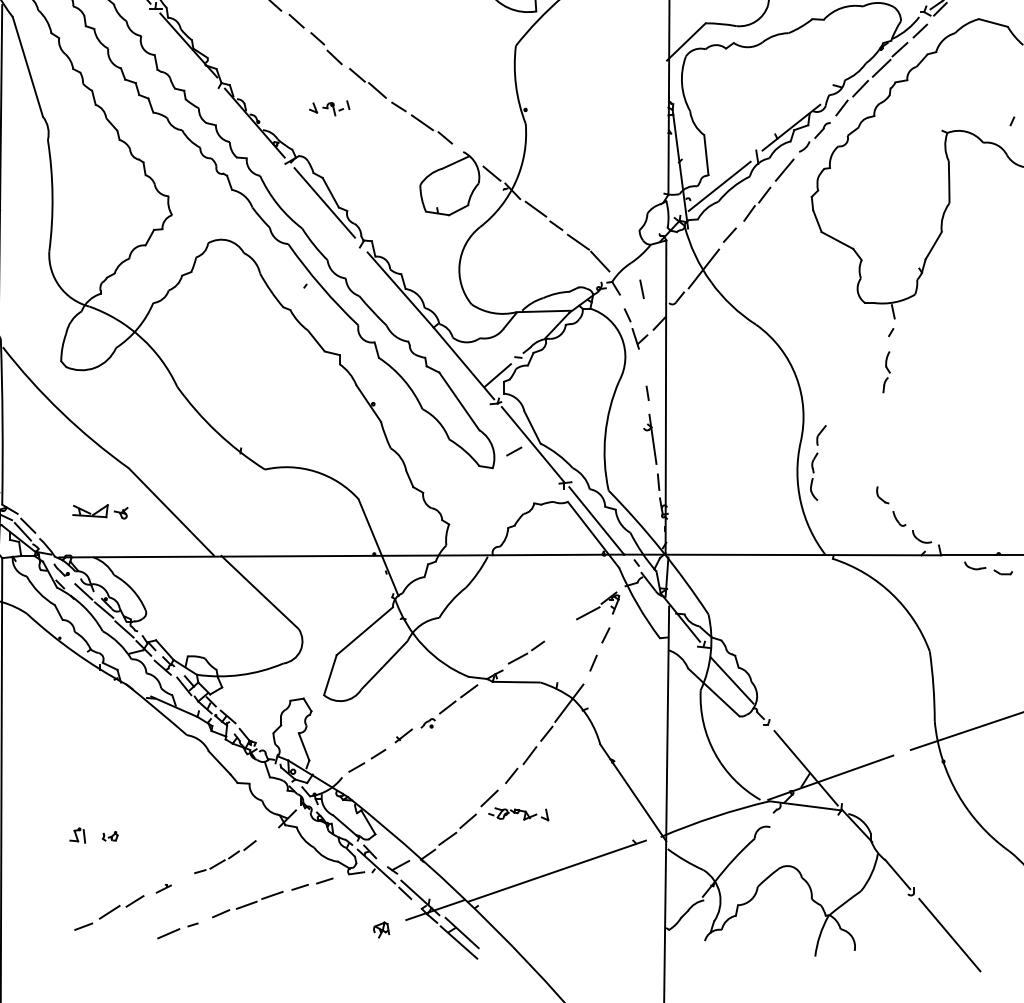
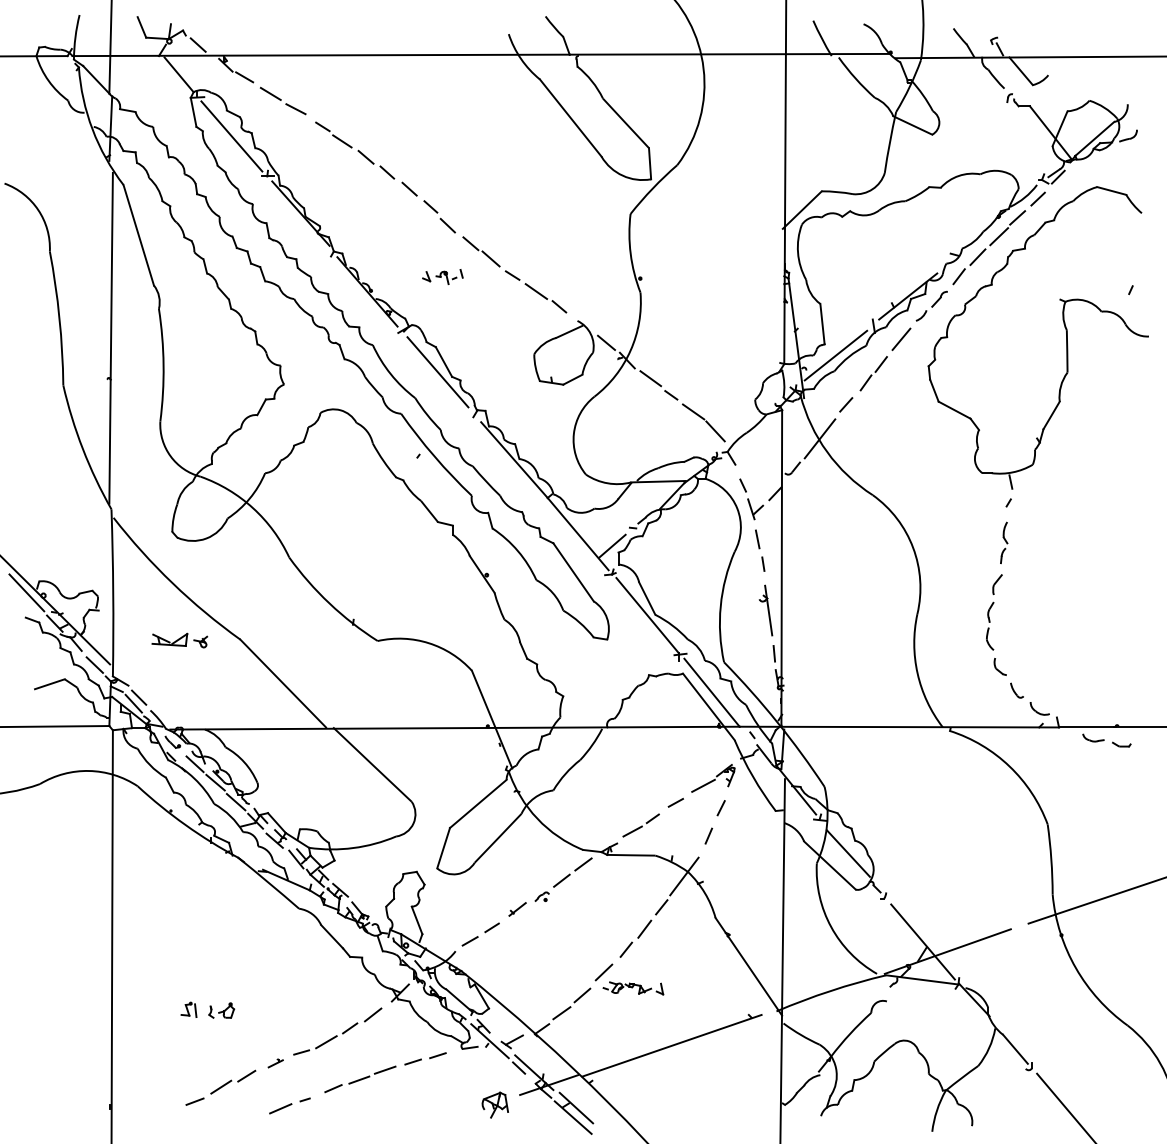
line: (641, 289) -> (757, 539), moved
line: (513, 451) -> (675, 802), moved
part: (818, 463) -> (994, 612), moved
part: (100, 511) -> (179, 640), moved
part: (109, 836) -> (221, 1010), size x1.67
part: (225, 857) -> (337, 1031), size x1.43
part: (380, 929) -> (494, 1104), size x1.67

